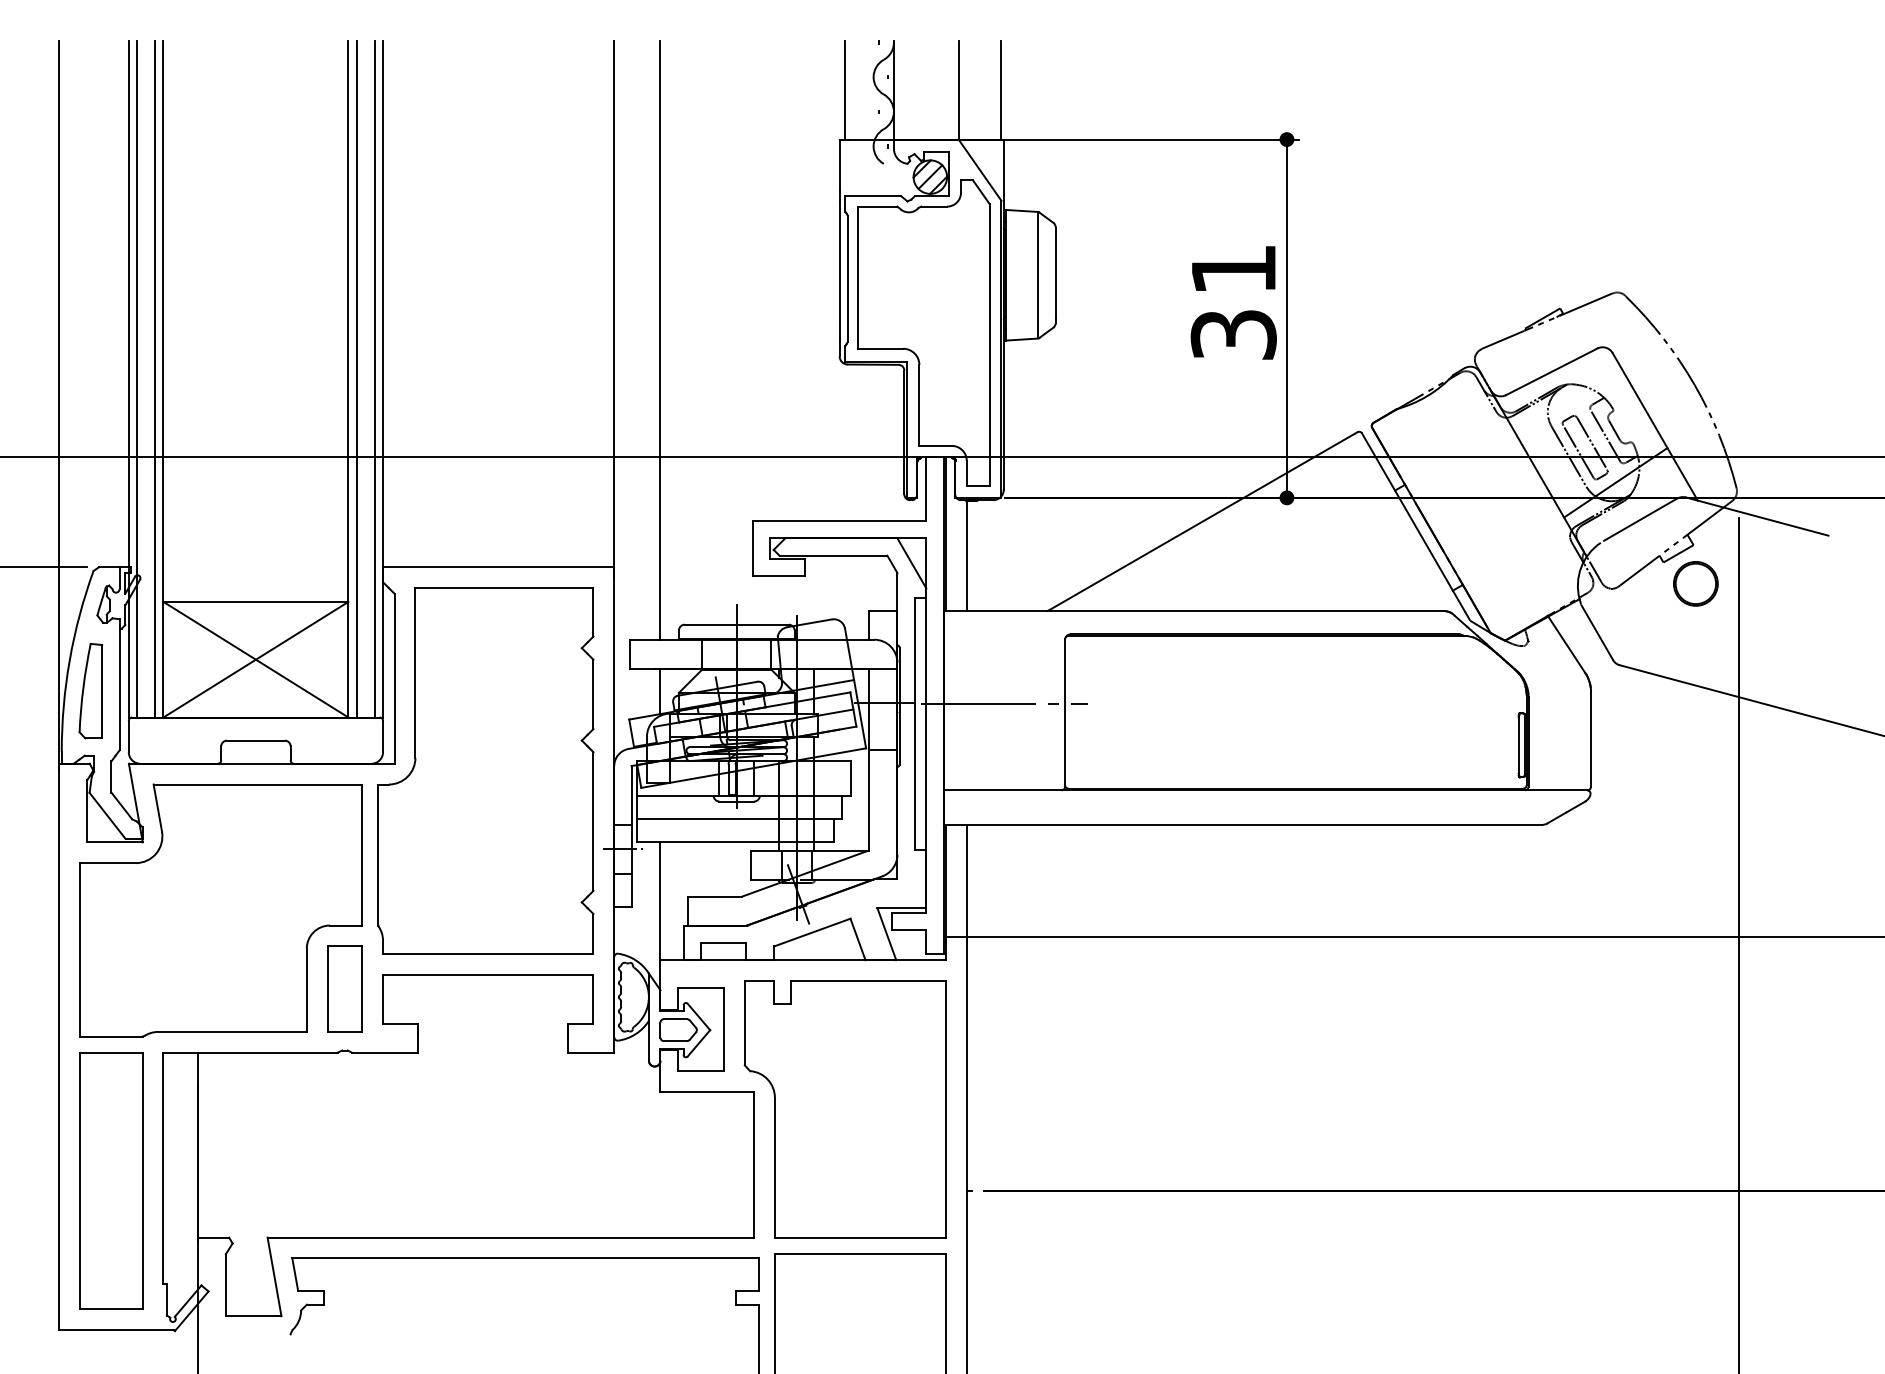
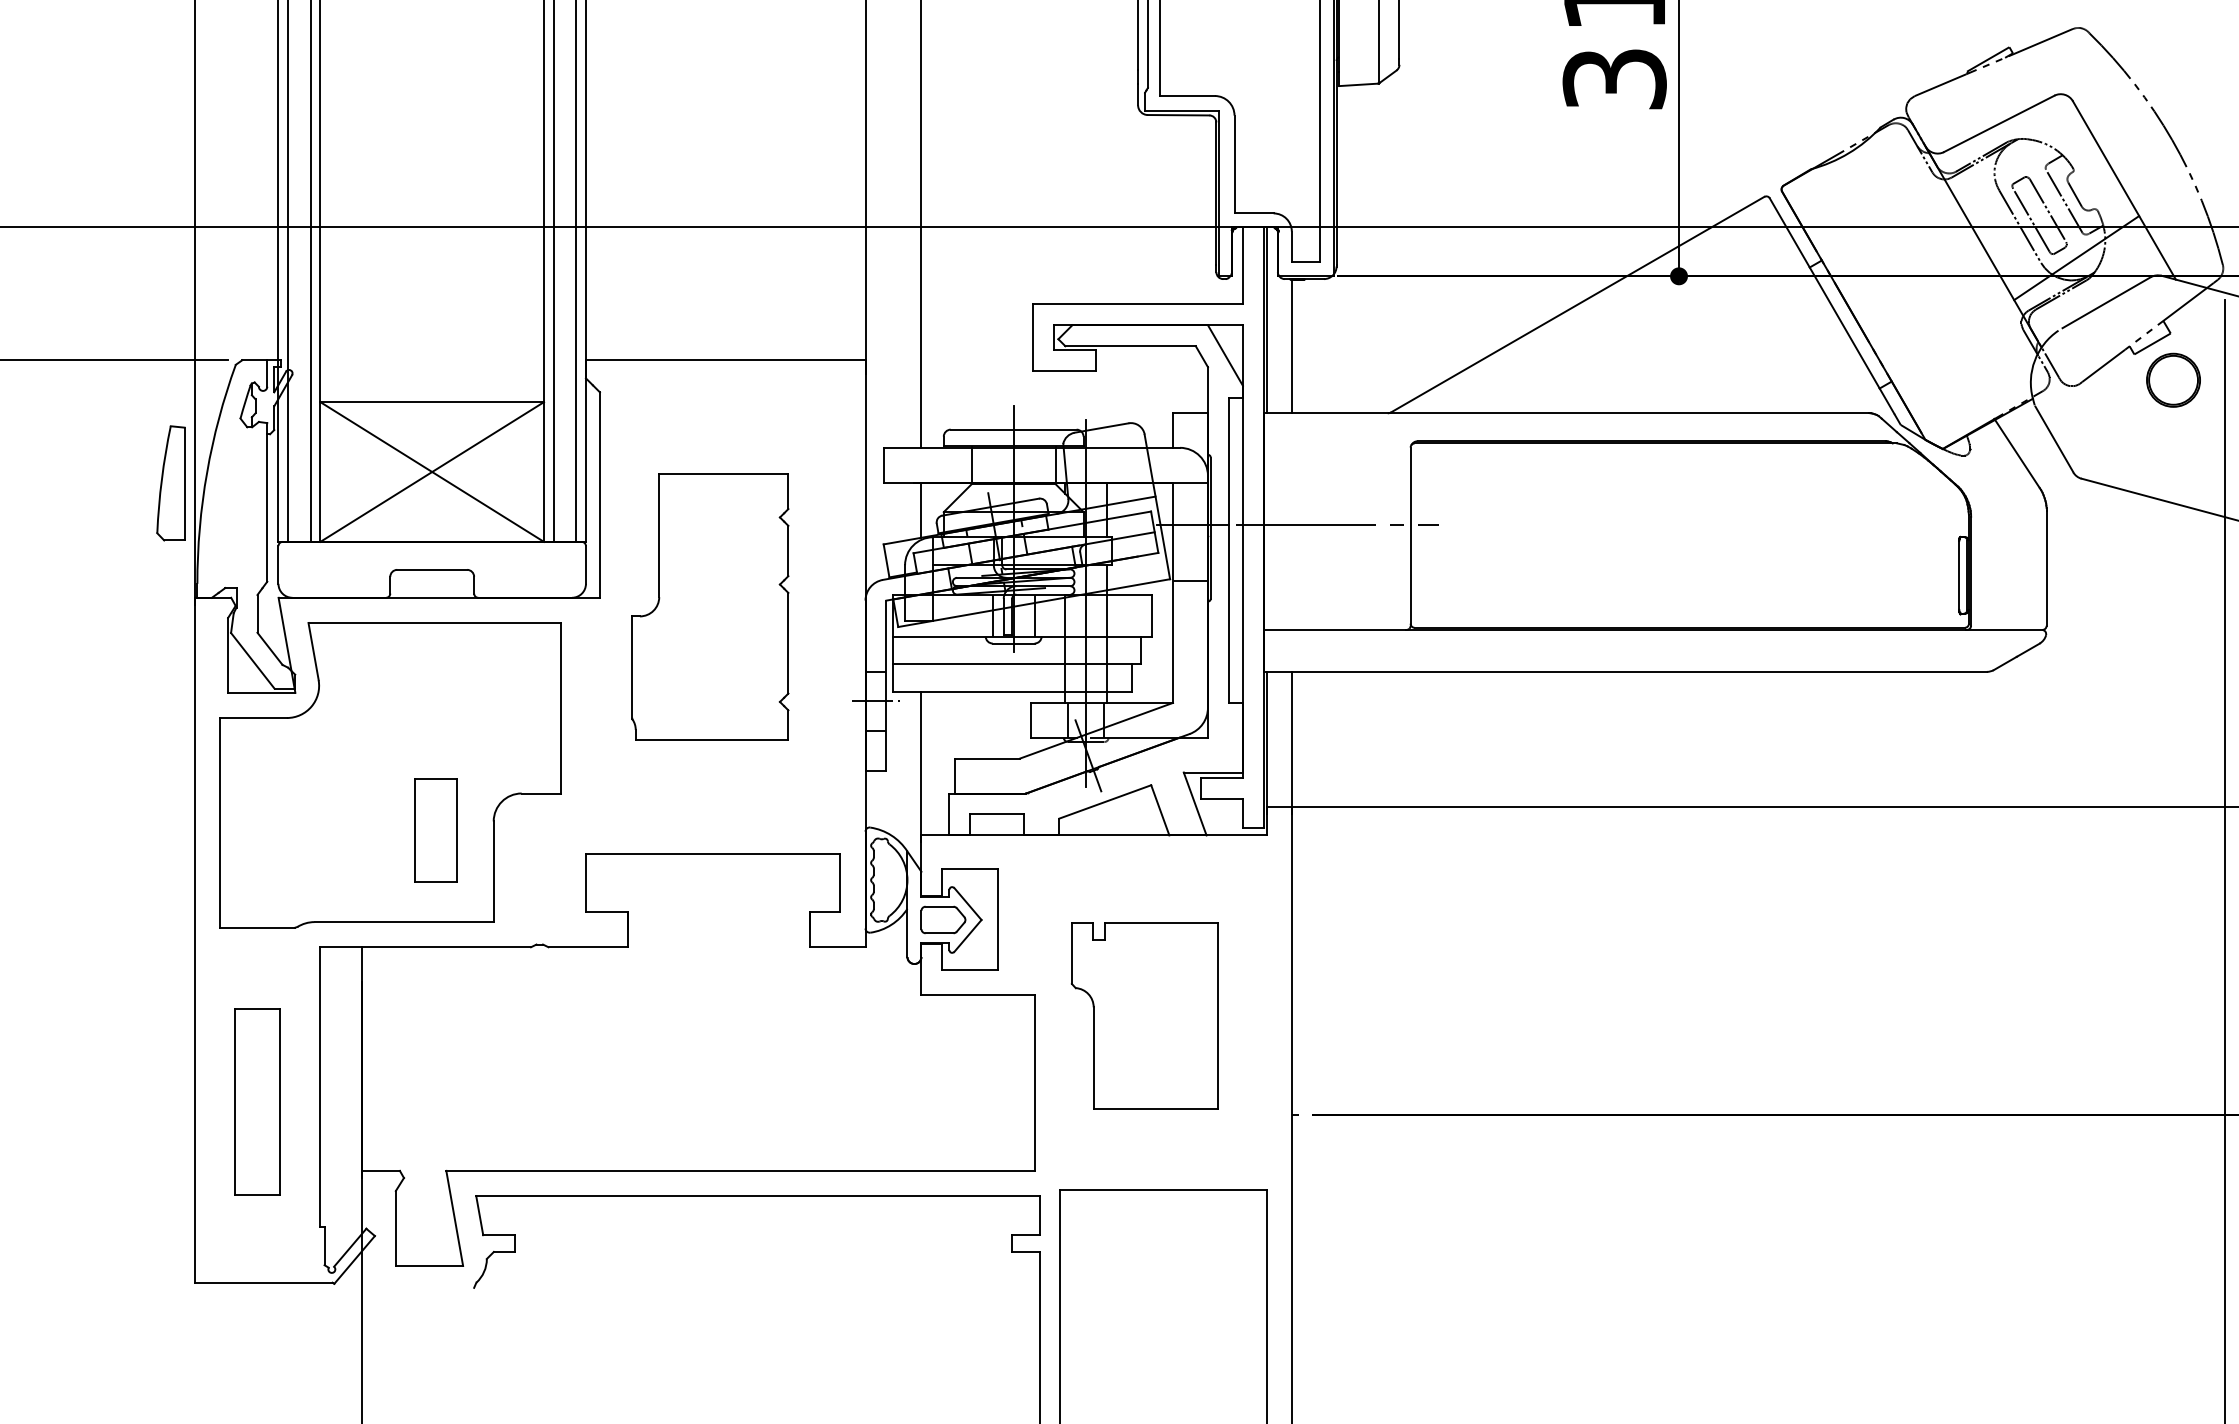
part: (90, 691) -> (170, 483), moved
part: (485, 770) -> (709, 605), size x0.6
part: (344, 988) -> (435, 829), moved
part: (844, 1109) -> (1143, 1015), size x0.6
part: (111, 1180) -> (257, 1101), size x0.6

